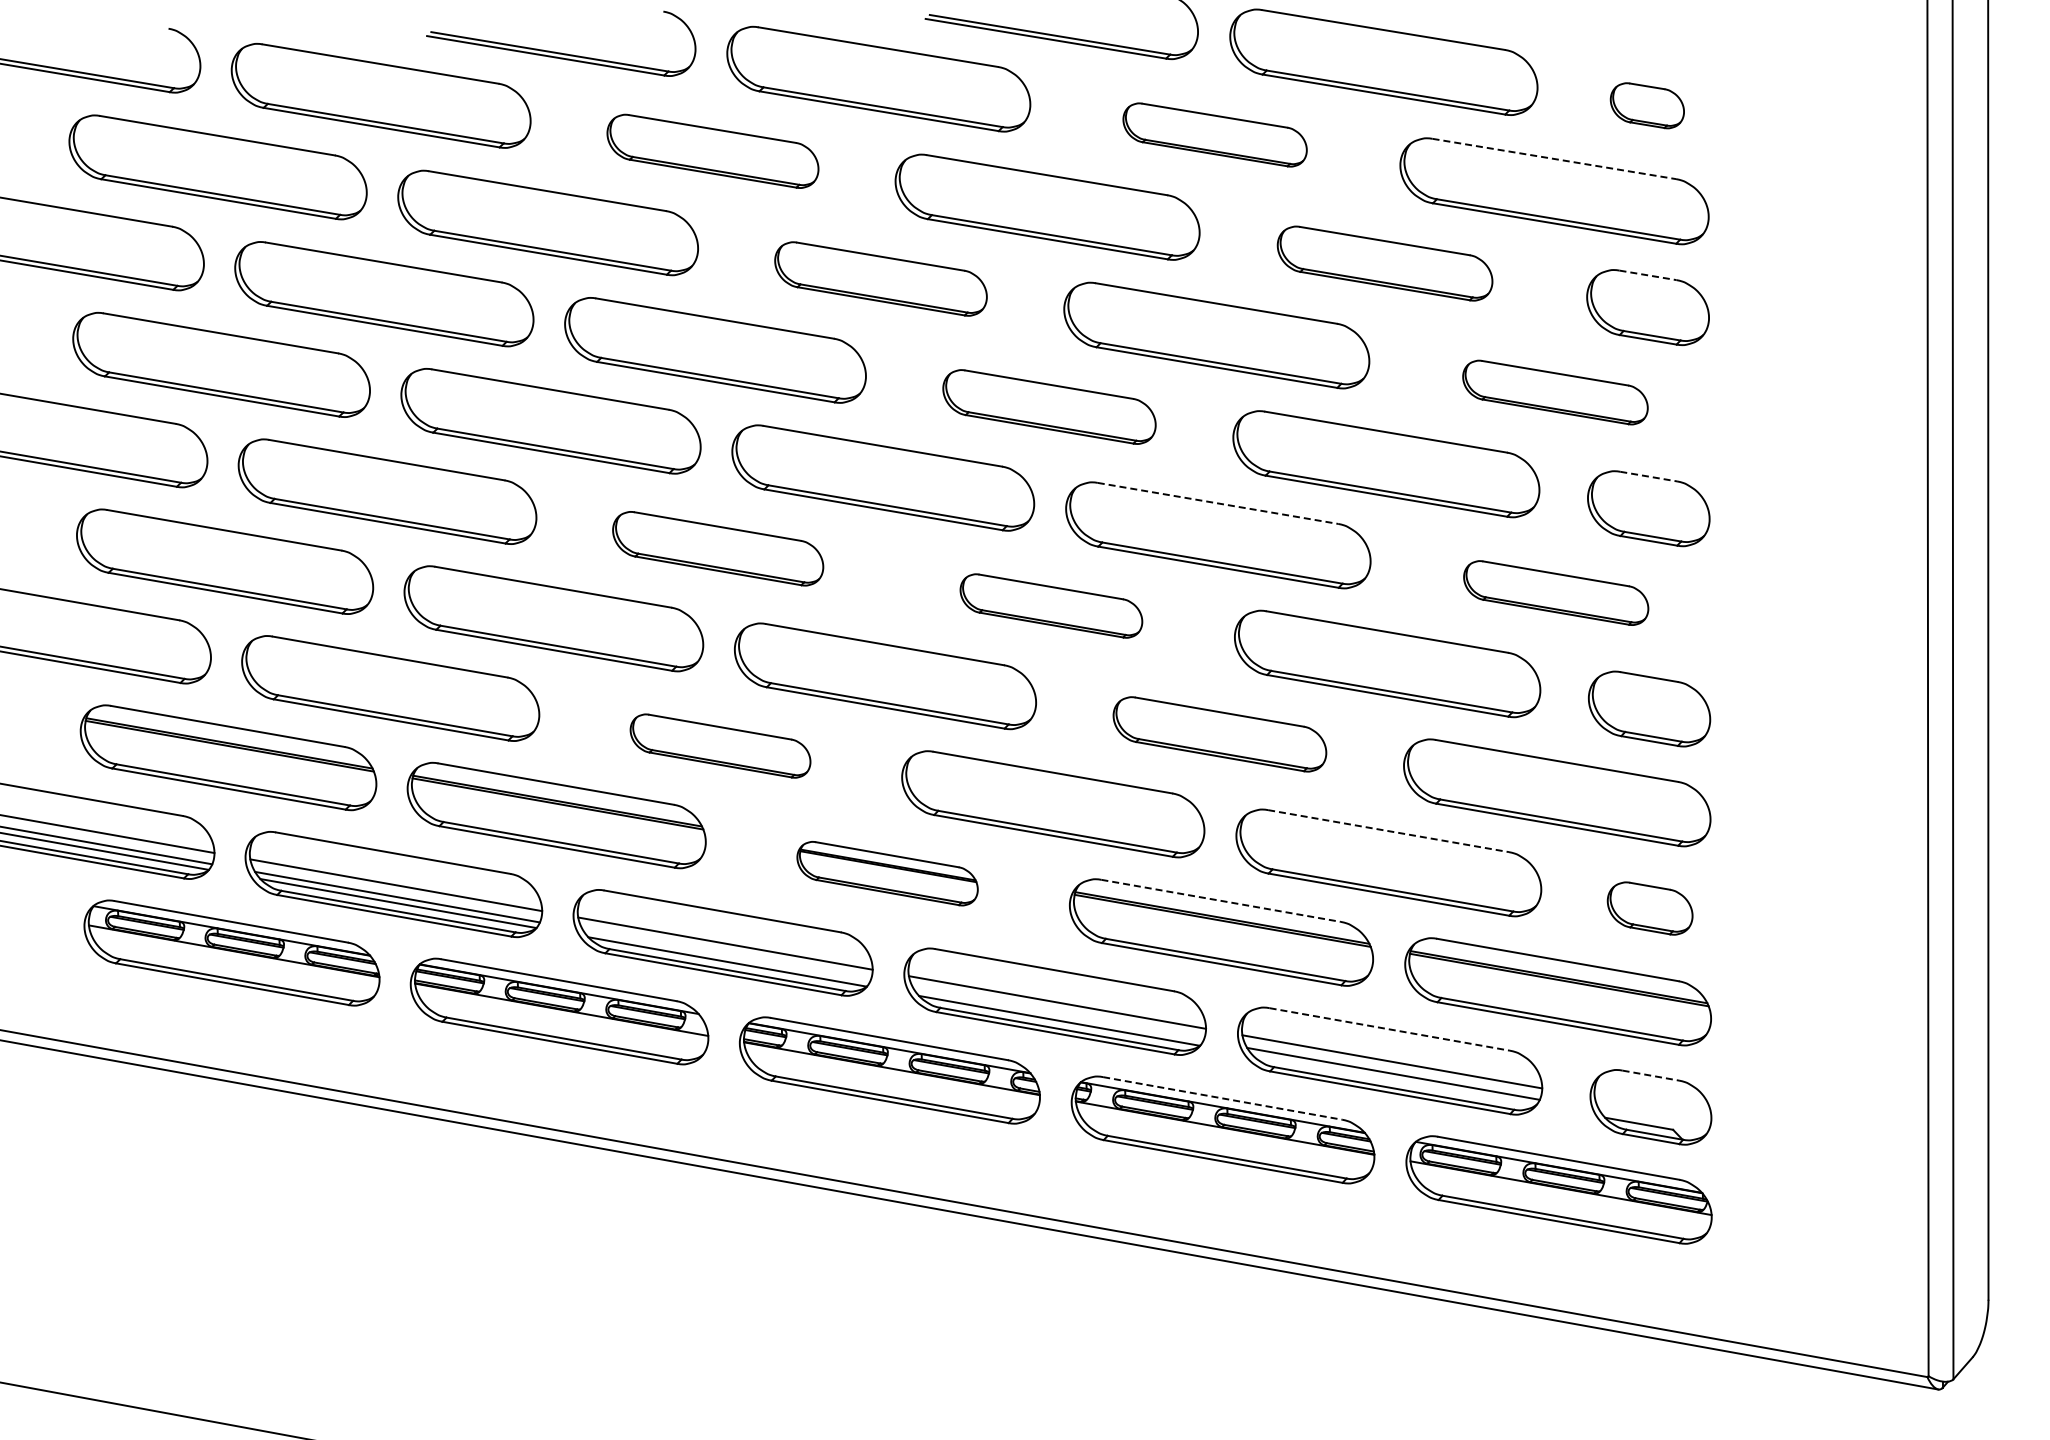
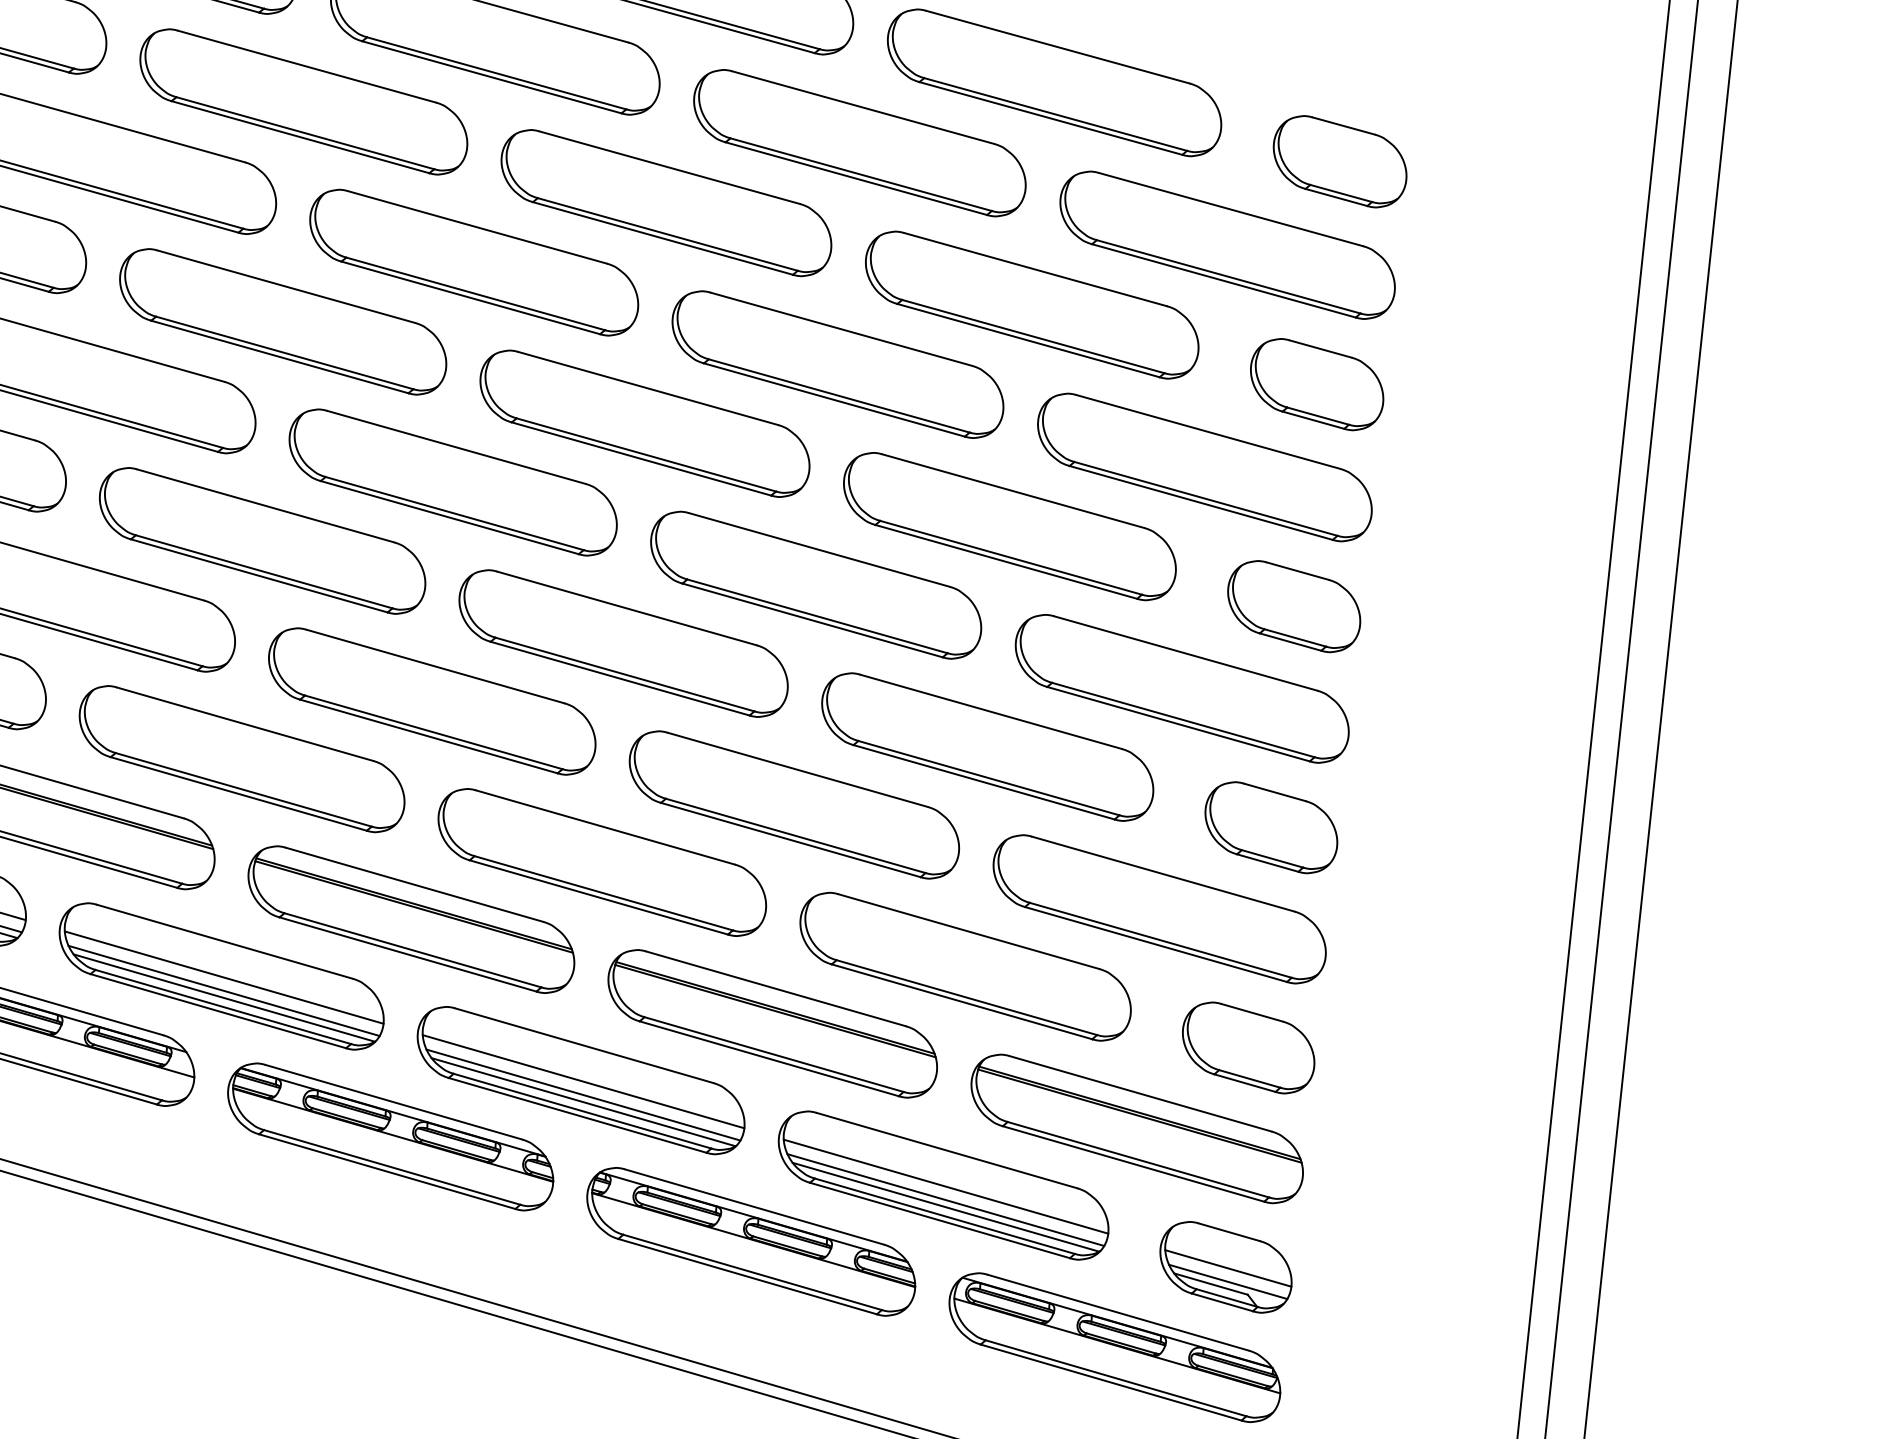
part: (1647, 105) -> (1340, 161), size x1.67
part: (1214, 134) -> (859, 142), size x1.67
part: (712, 151) -> (303, 102), size x1.43
line: (1554, 159) -> (1231, 210), dashed -> solid
part: (1384, 263) -> (1031, 304), size x1.43
line: (1647, 275) -> (1320, 349), dashed -> solid
part: (880, 278) -> (473, 262), size x1.43
part: (1555, 392) -> (1204, 467), size x1.67
part: (1049, 406) -> (645, 423), size x1.43
line: (1648, 476) -> (1297, 571), dashed -> solid
line: (1218, 503) -> (820, 550), dashed -> solid
part: (718, 548) -> (263, 540), size x1.43
part: (1555, 592) -> (1181, 688), size x1.67
part: (1051, 605) -> (623, 642), size x1.67
part: (1219, 734) -> (793, 805), size x1.43
part: (720, 745) -> (242, 758), size x1.67
line: (1389, 831) -> (970, 932), dashed -> solid
part: (887, 873) -> (411, 919), size x1.67
line: (1221, 900) -> (776, 988), dashed -> solid
part: (1649, 908) -> (1247, 1047), size x1.43
line: (726, 955) -> (223, 990), added
line: (1058, 1014) -> (583, 1095), added
line: (1390, 1029) -> (947, 1150), dashed -> solid
line: (1650, 1075) -> (1229, 1232), dashed -> solid
line: (1393, 1080) -> (945, 1207), added
line: (1223, 1098) -> (755, 1207), dashed -> solid
line: (1652, 1107) -> (1227, 1267), added
line: (1653, 1119) -> (1227, 1281), added

